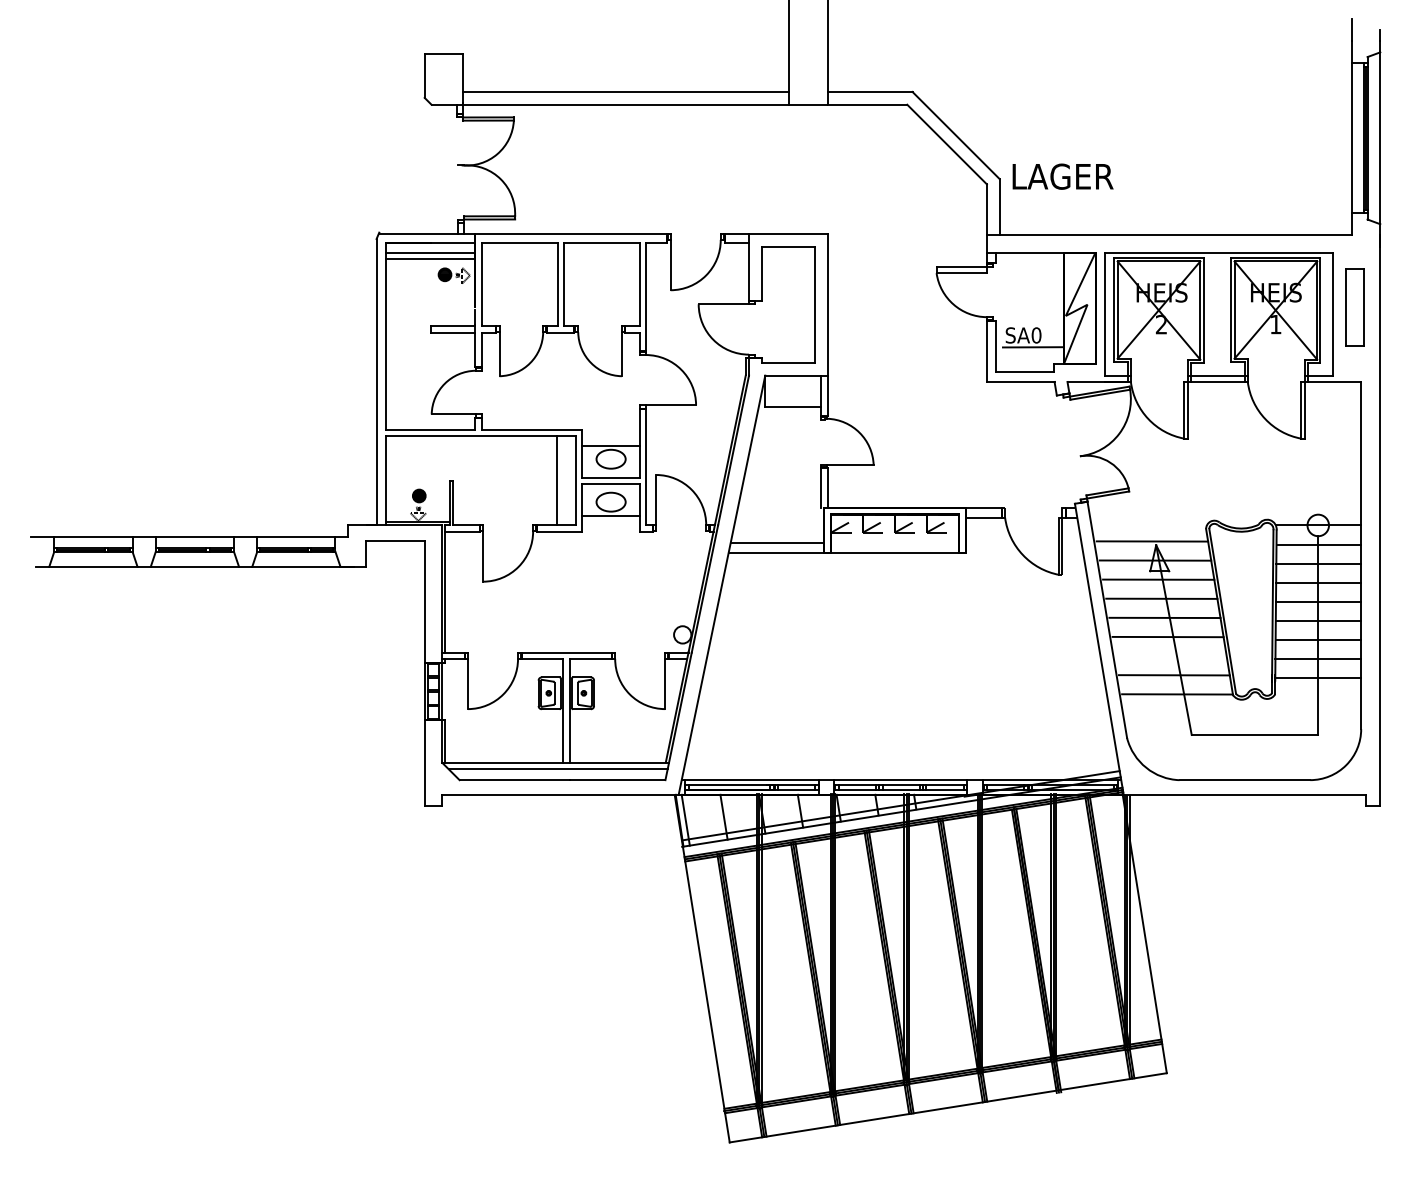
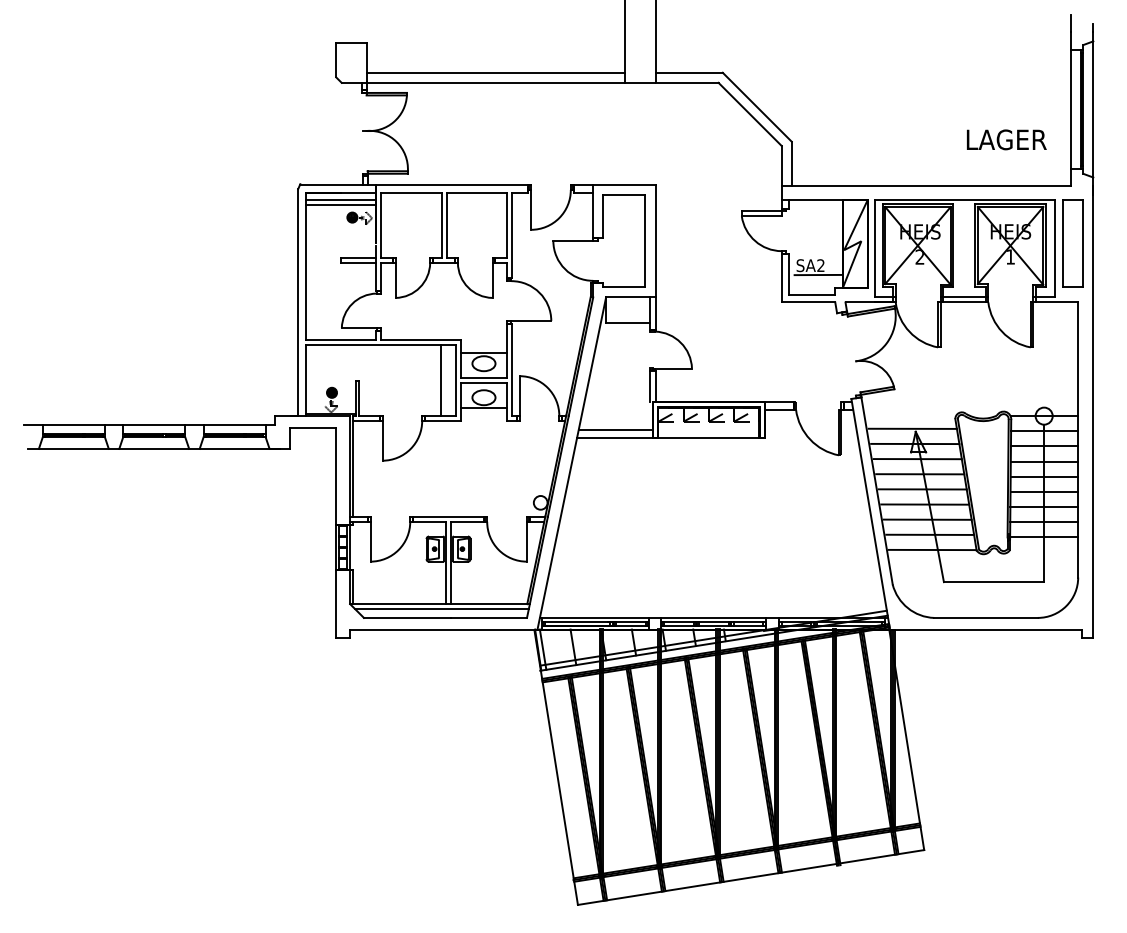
text: (1062, 176) -> (1006, 139), moved
part: (1354, 307) -> (1072, 243), size x1.43
text: (1036, 335) -> (820, 265), SA0 -> SA2
line: (1170, 656) -> (927, 519), added

